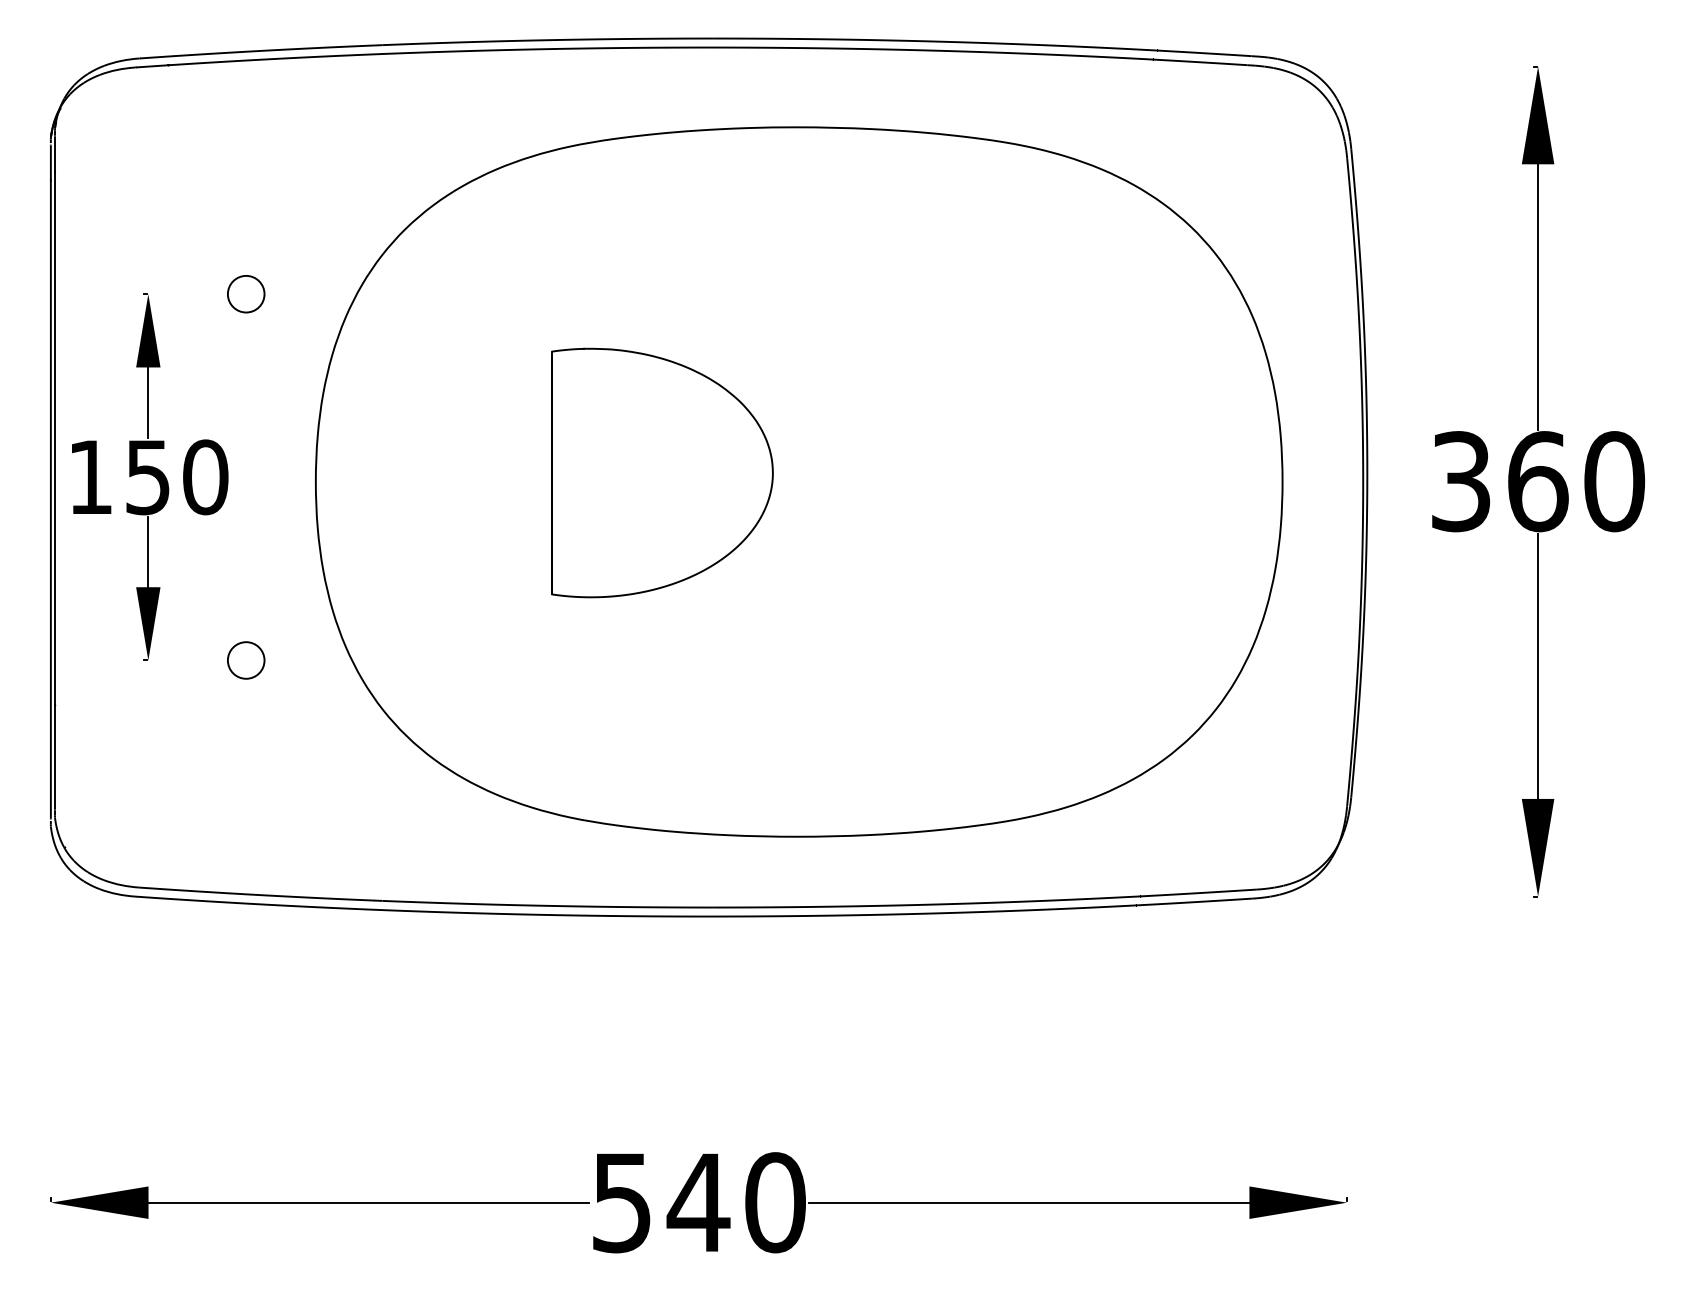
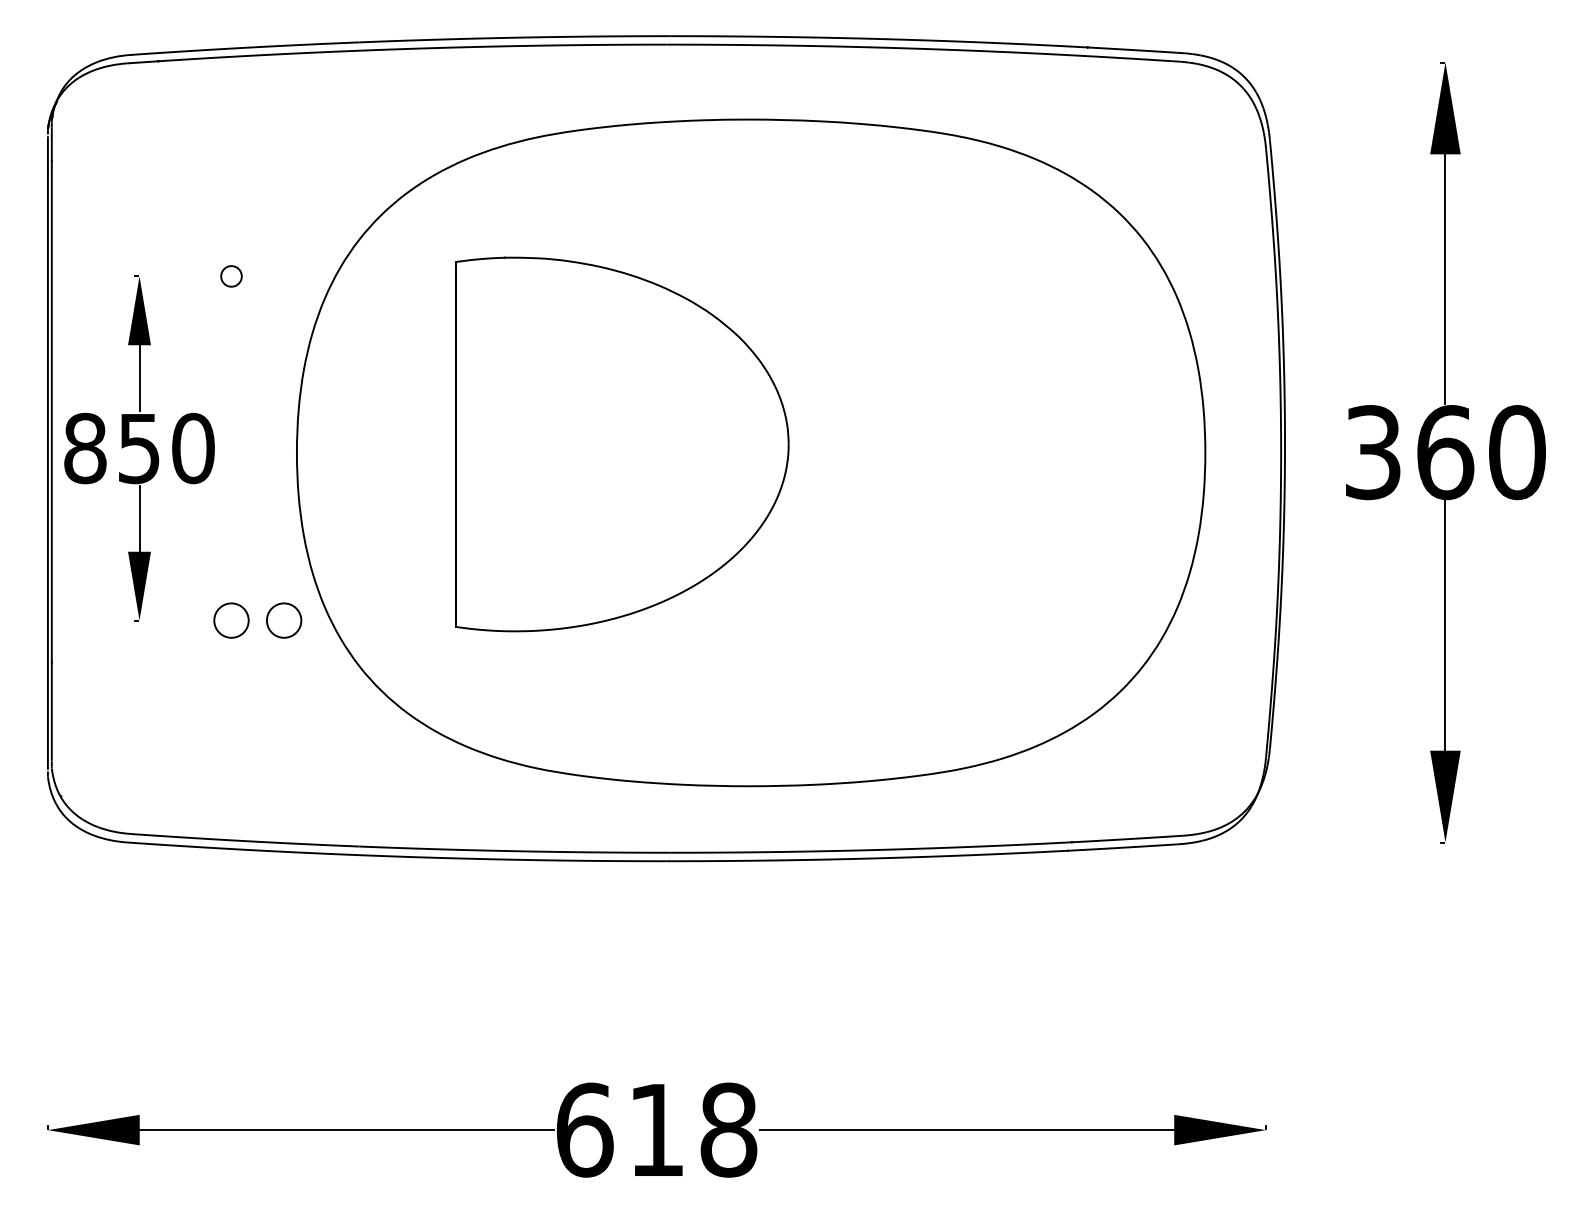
circle: (245, 293) -> (230, 275), size x0.6
part: (662, 472) -> (622, 443), size x1.6
text: (90, 477) -> (85, 448), 150 -> 850
circle: (302, 660) -> (284, 620), added
text: (698, 1202) -> (656, 1129), 540 -> 618

